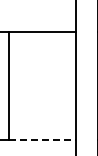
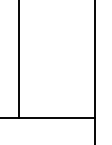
line: (42, 140) -> (57, 117), dashed -> solid

